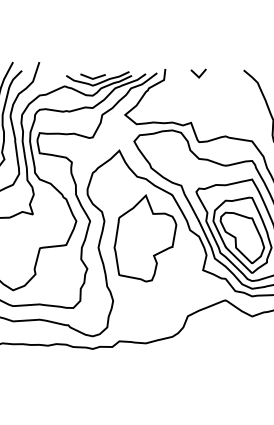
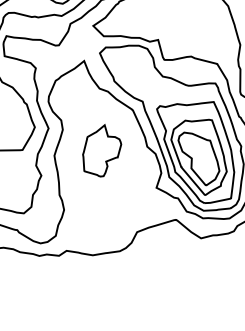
part: (145, 238) -> (102, 150), size x0.6

